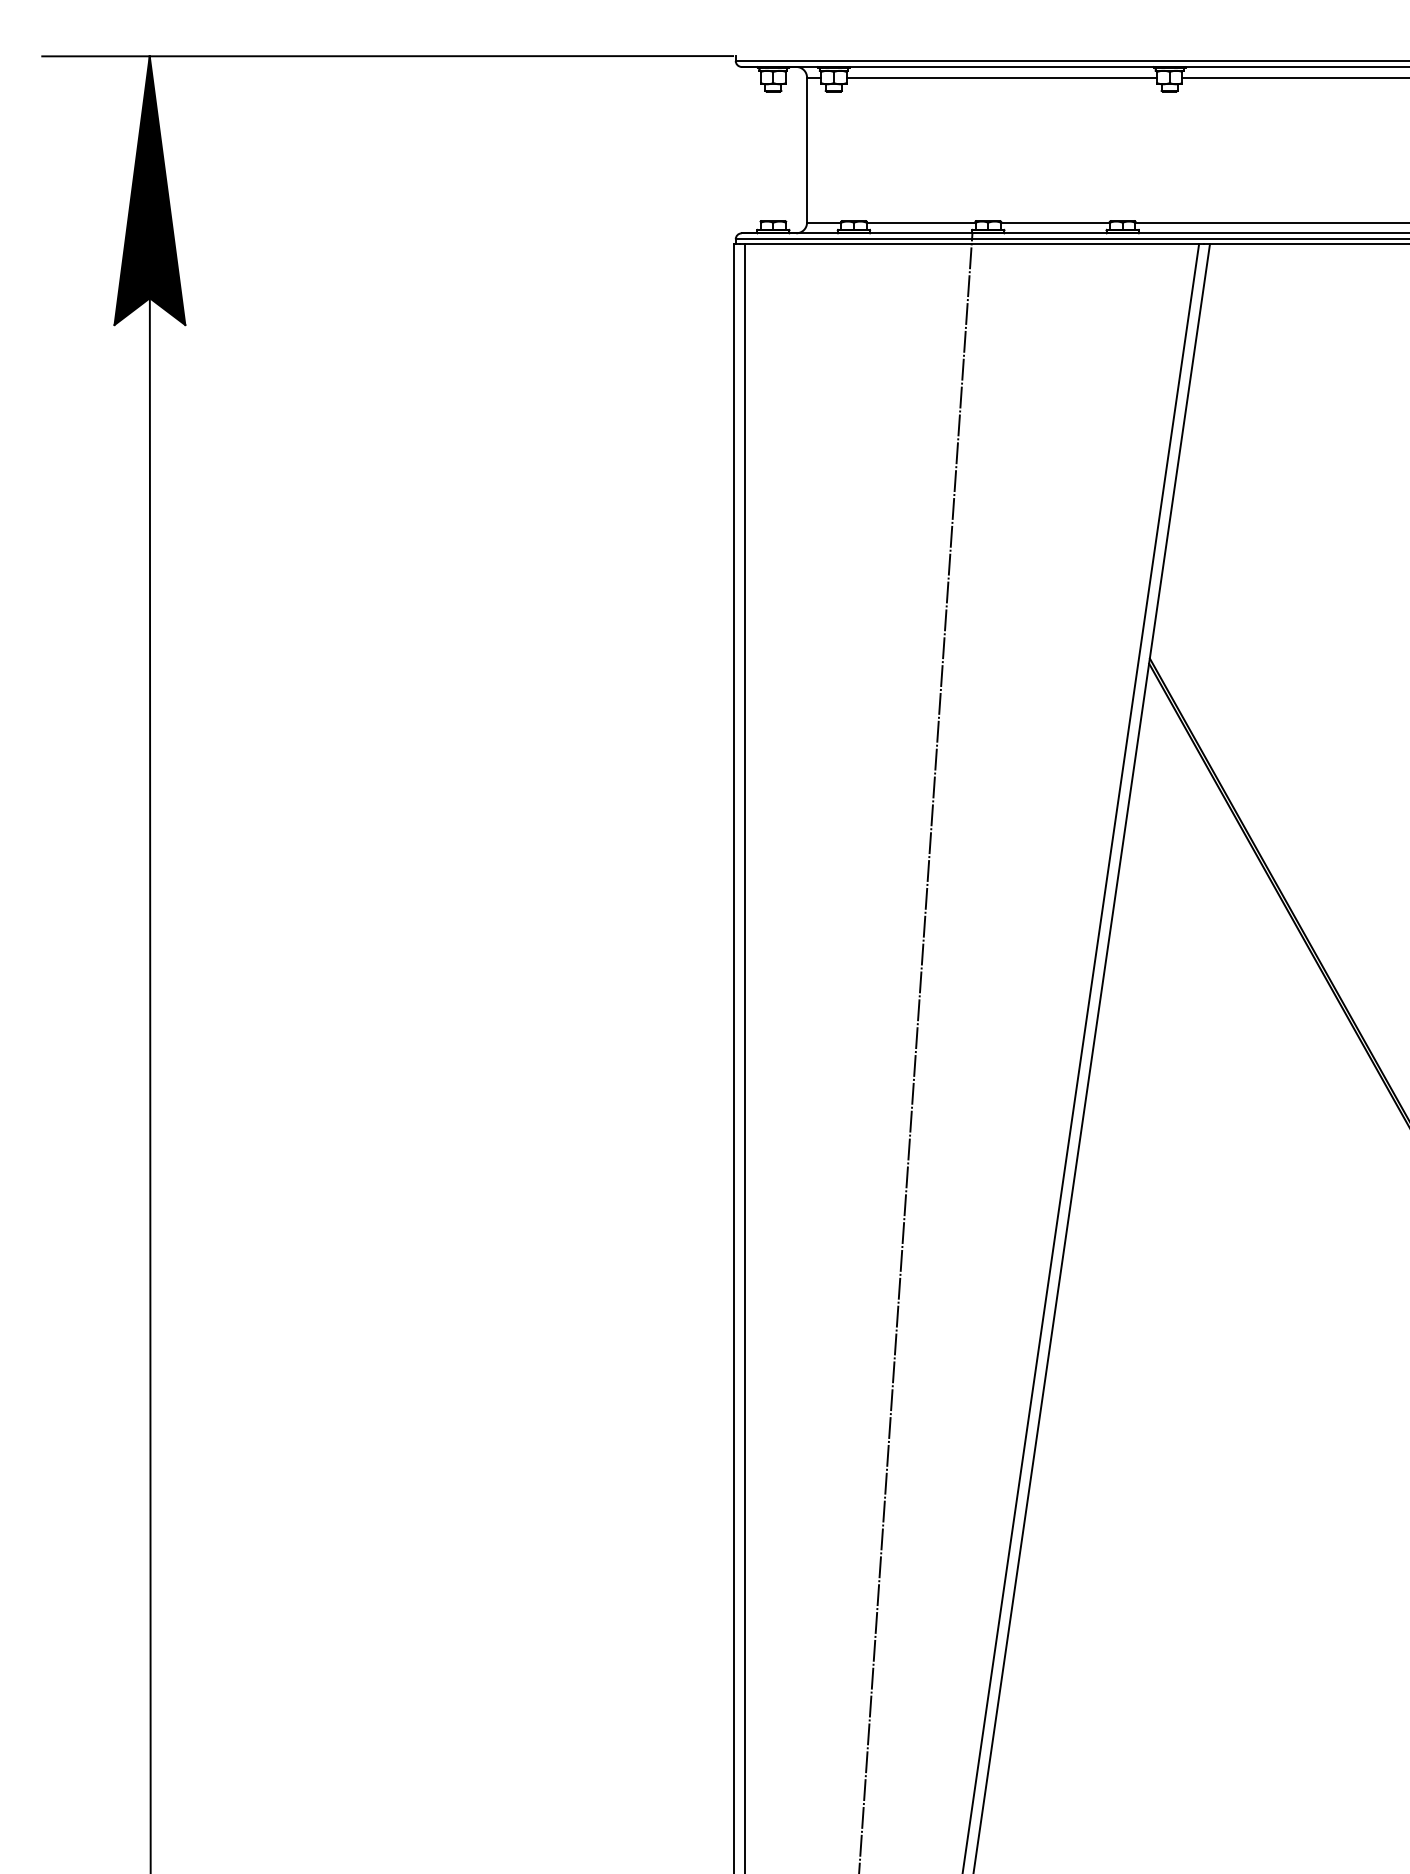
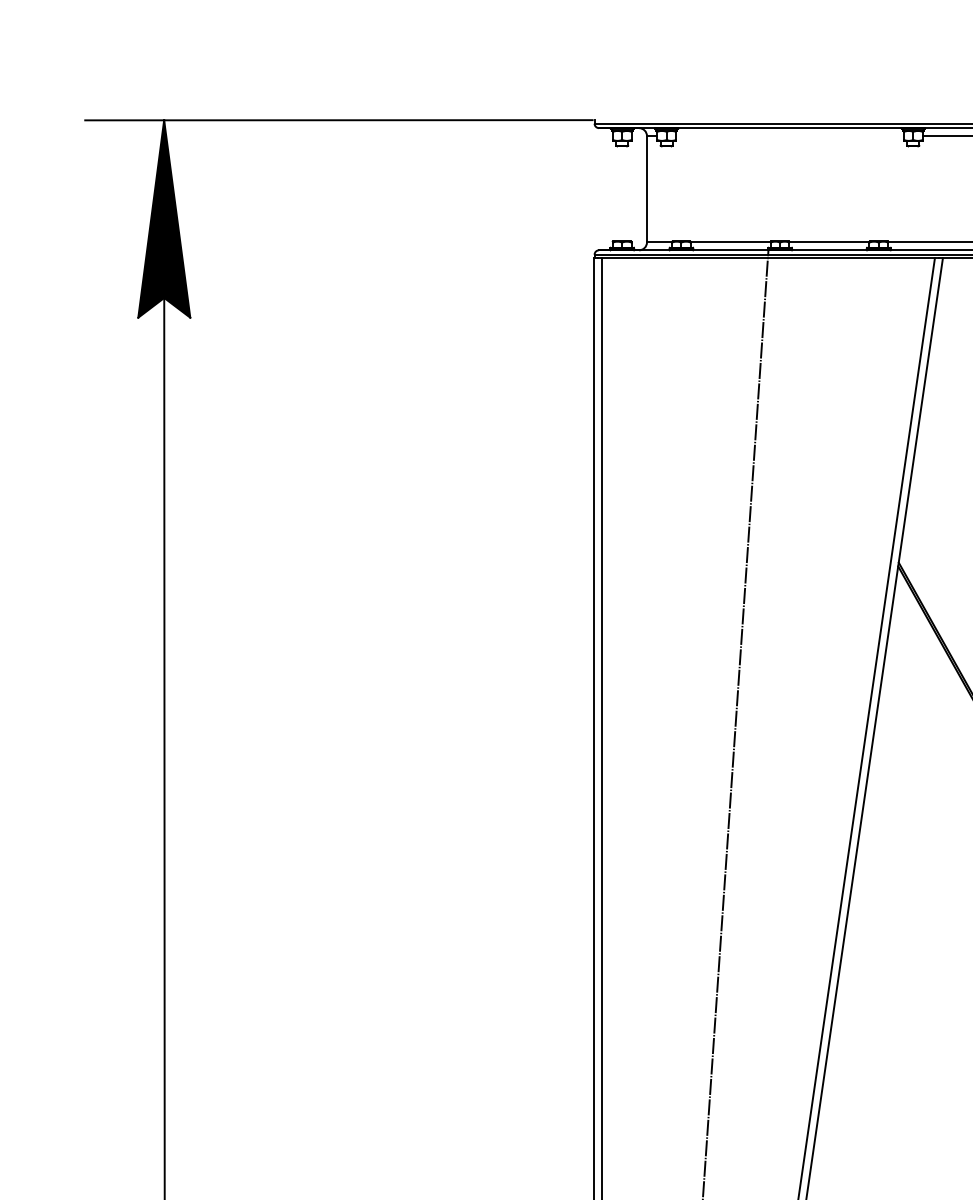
line: (1001, 77) -> (789, 135), removed

